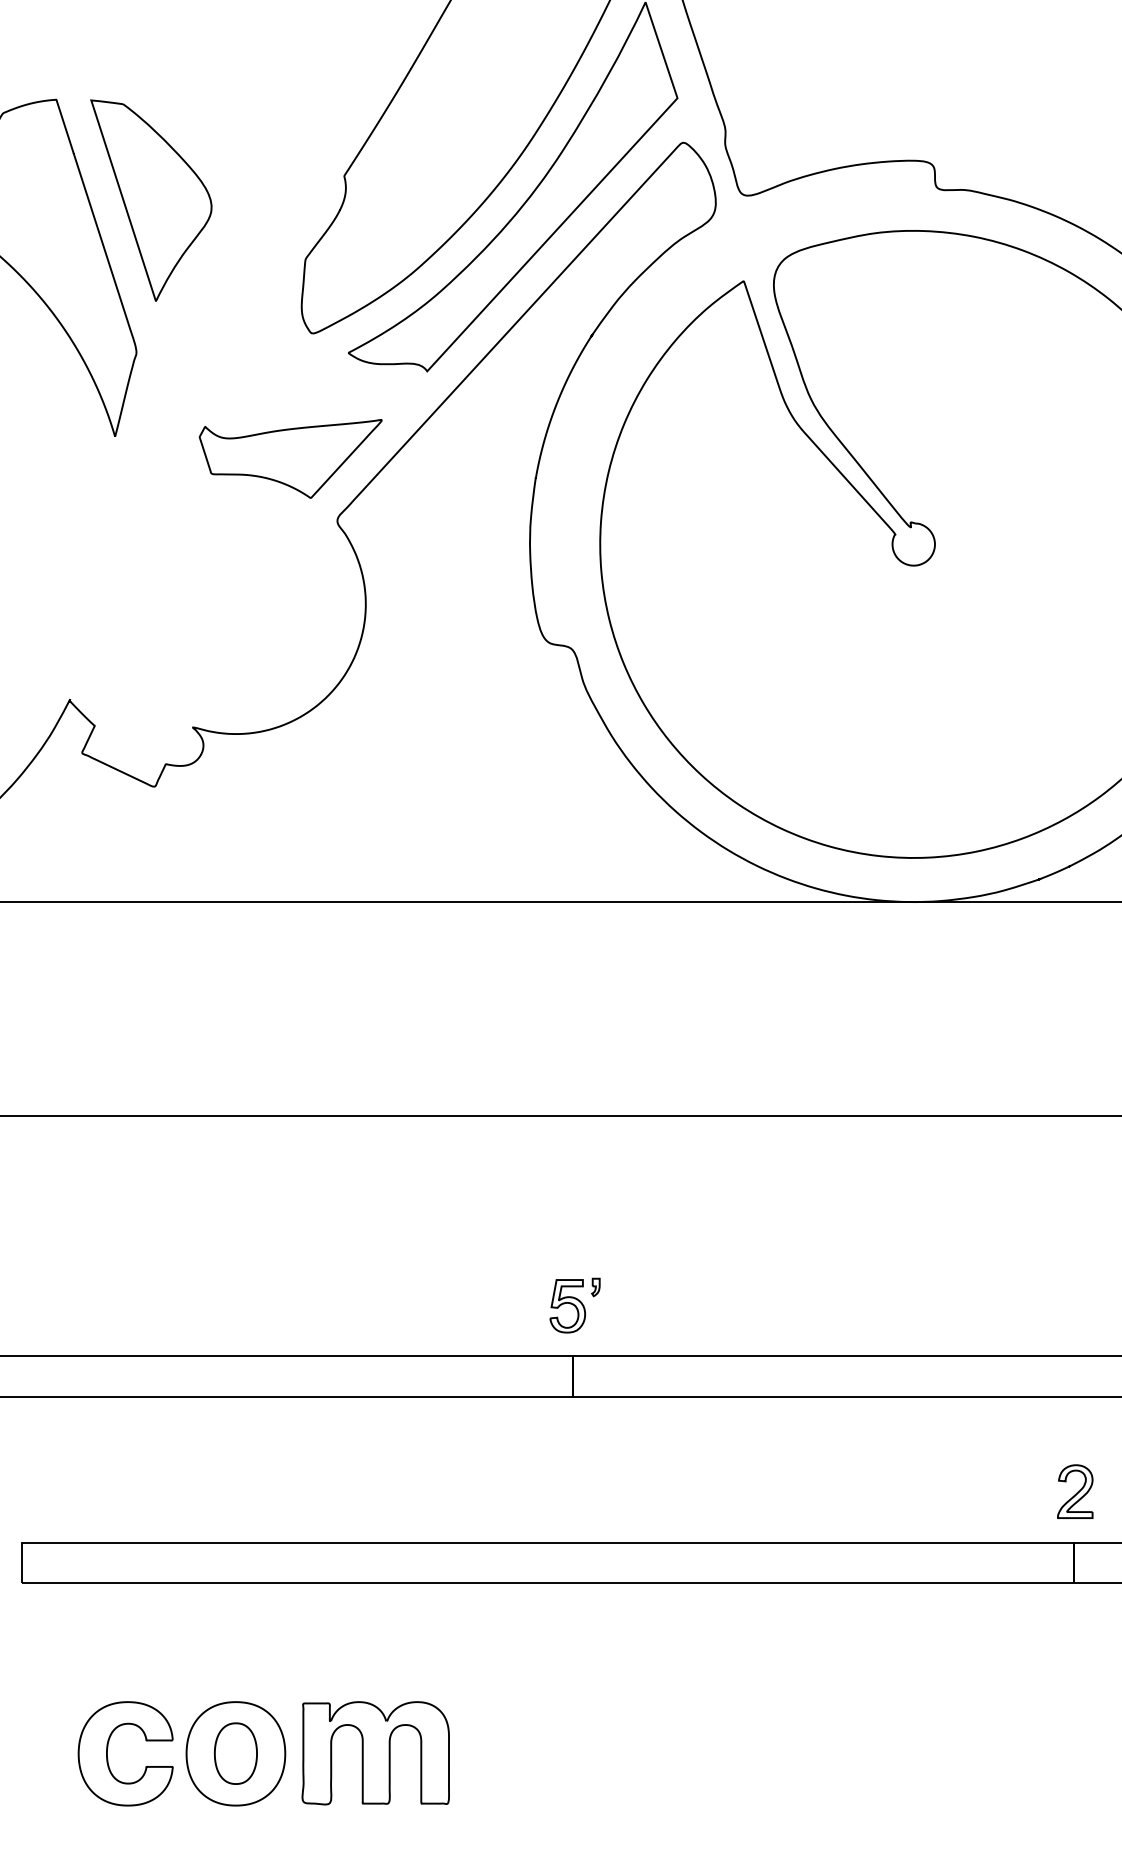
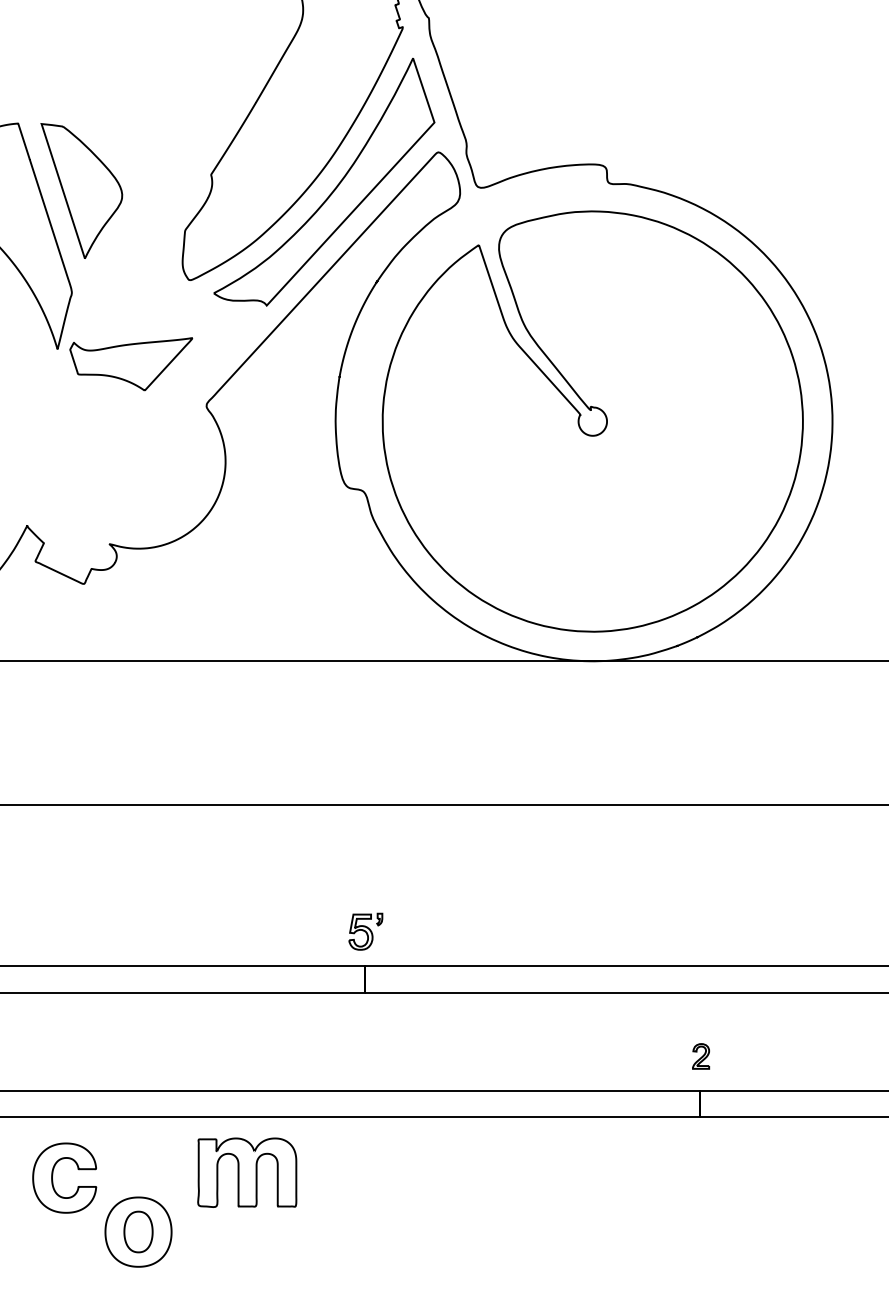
part: (291, 459) -> (131, 364), moved
part: (1074, 1491) -> (700, 1056), size x0.7
part: (109, 1749) -> (53, 1175), moved
part: (376, 1752) -> (247, 1172), moved

